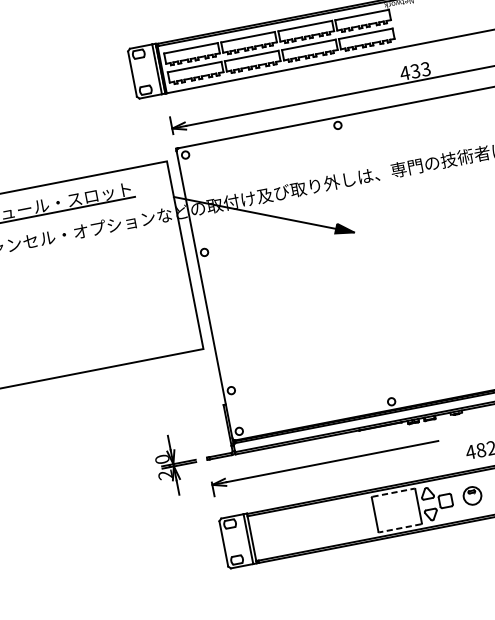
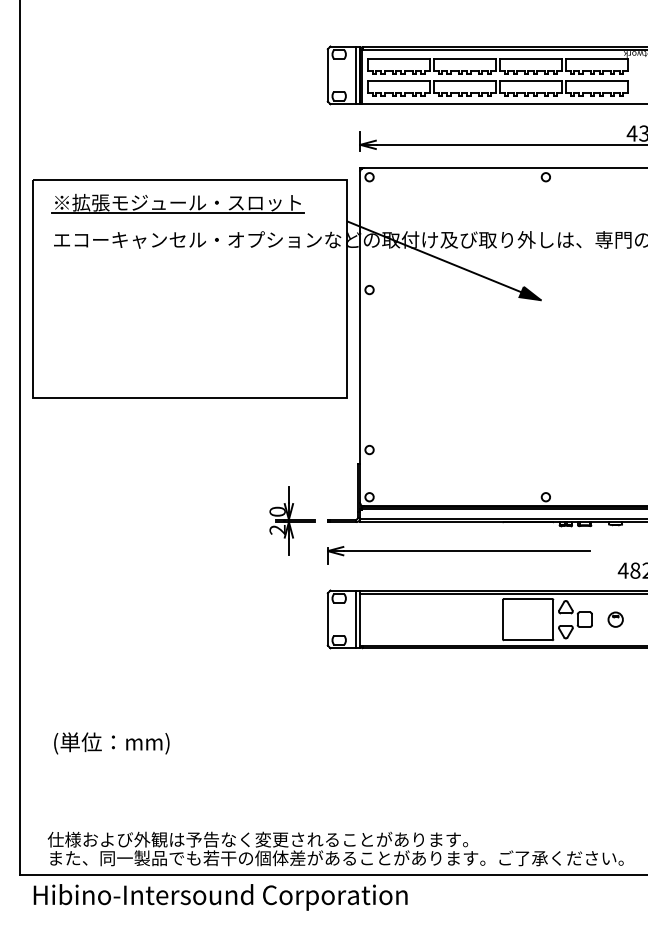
line: (393, 493) -> (528, 599), dashed -> solid
part: (472, 495) -> (615, 619), size x0.71
line: (399, 528) -> (527, 640), dashed -> solid

